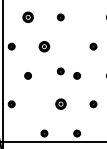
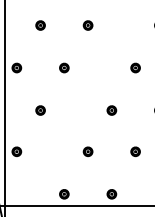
part: (27, 17) -> (39, 25), size x0.62
part: (44, 46) -> (64, 67), size x0.62
part: (60, 71) -> (87, 104), removed
part: (60, 104) -> (87, 152), size x0.62

